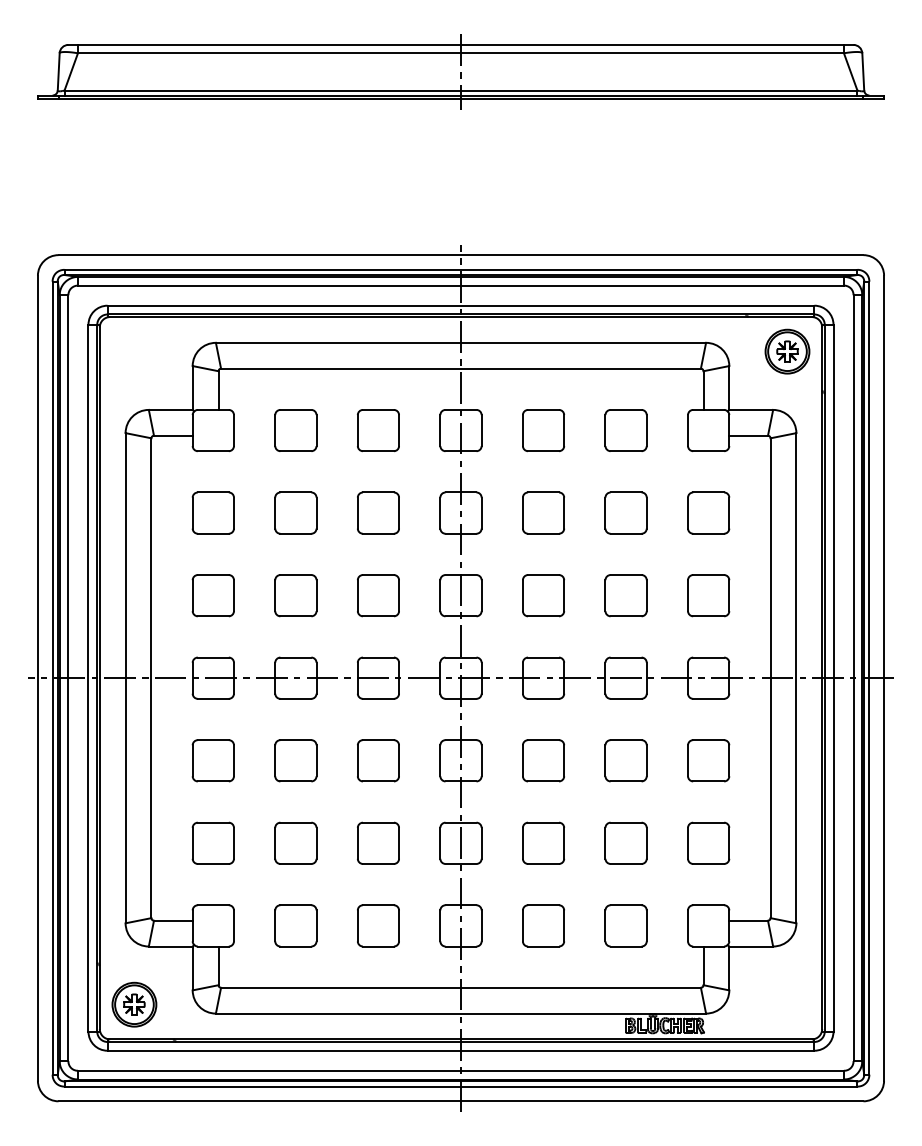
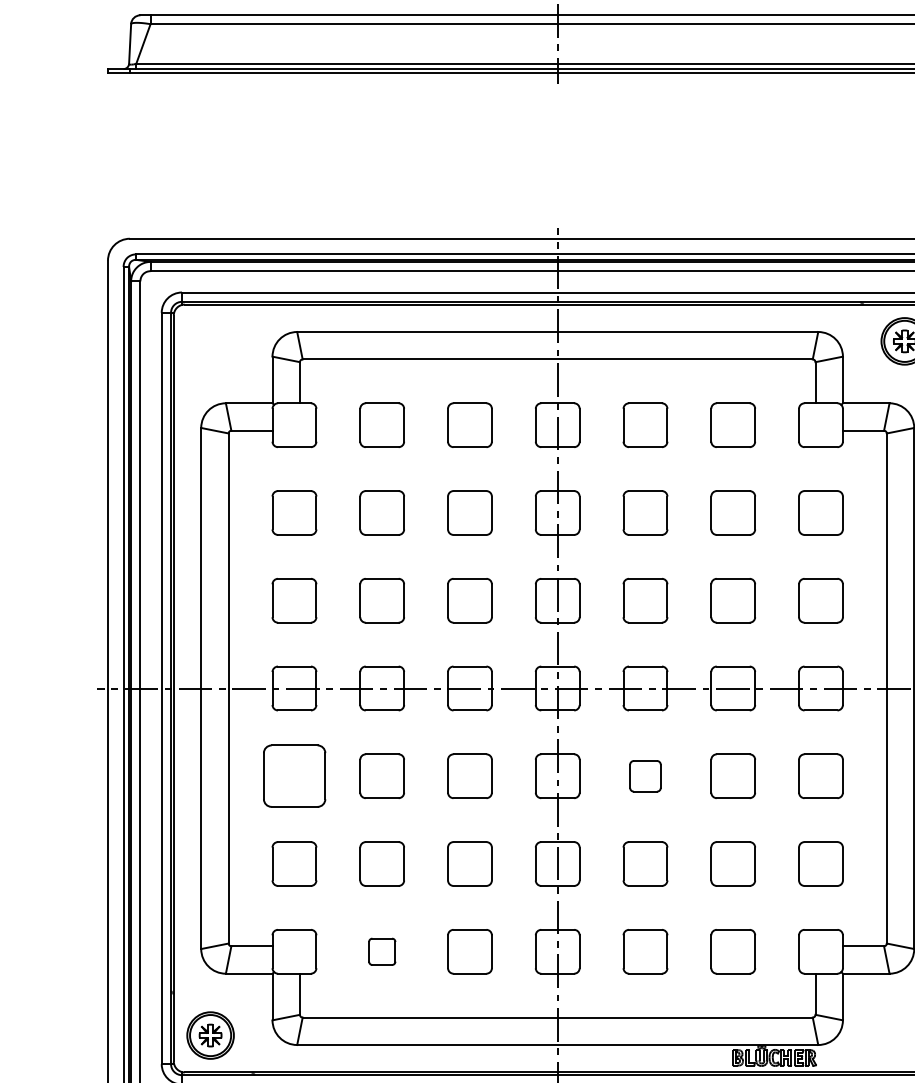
part: (212, 760) -> (293, 775), size x1.4
part: (543, 760) -> (645, 775), size x0.7
part: (295, 925) -> (381, 951), size x0.6

